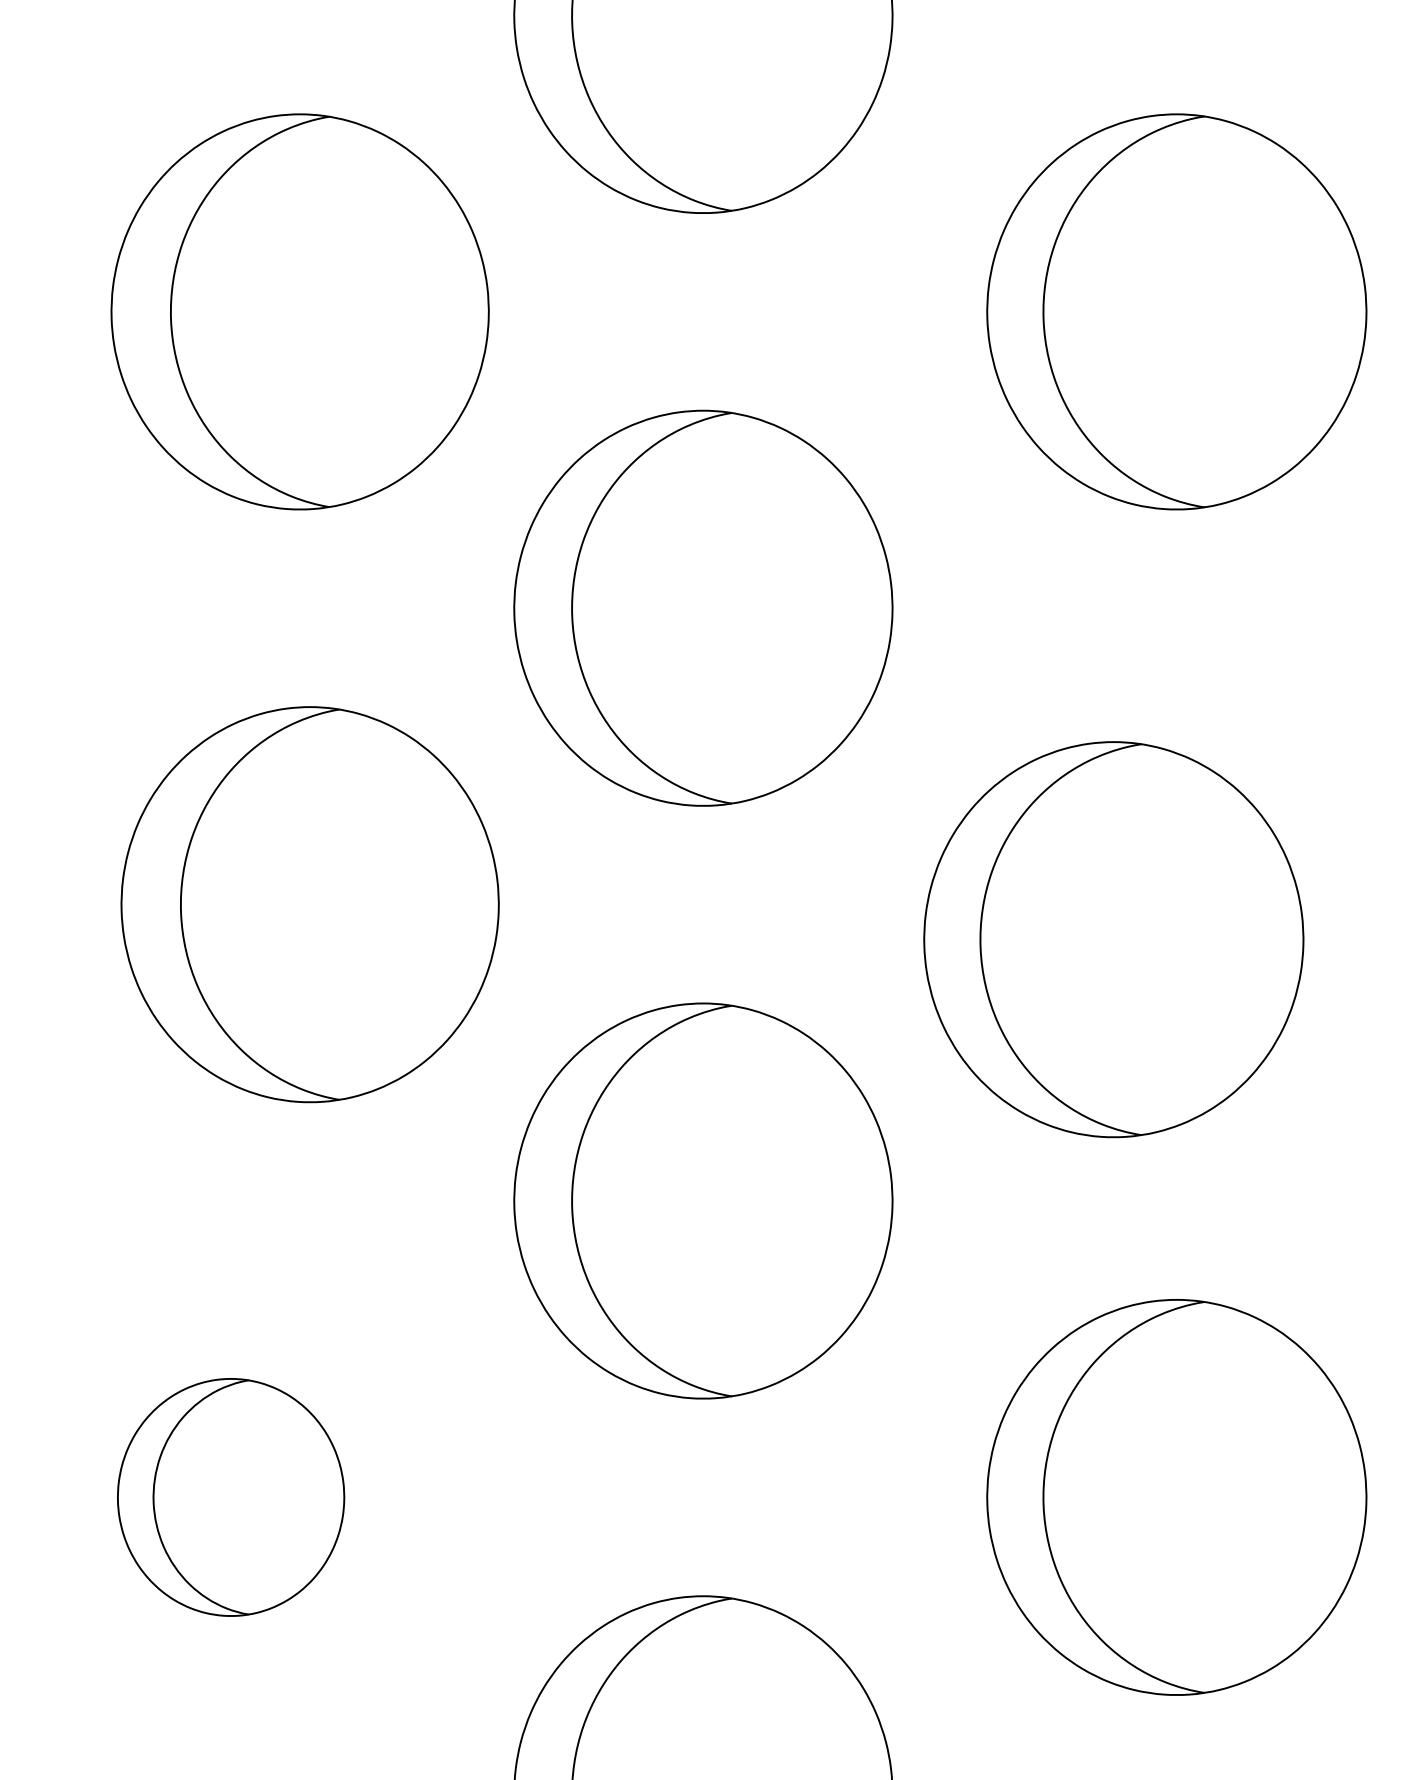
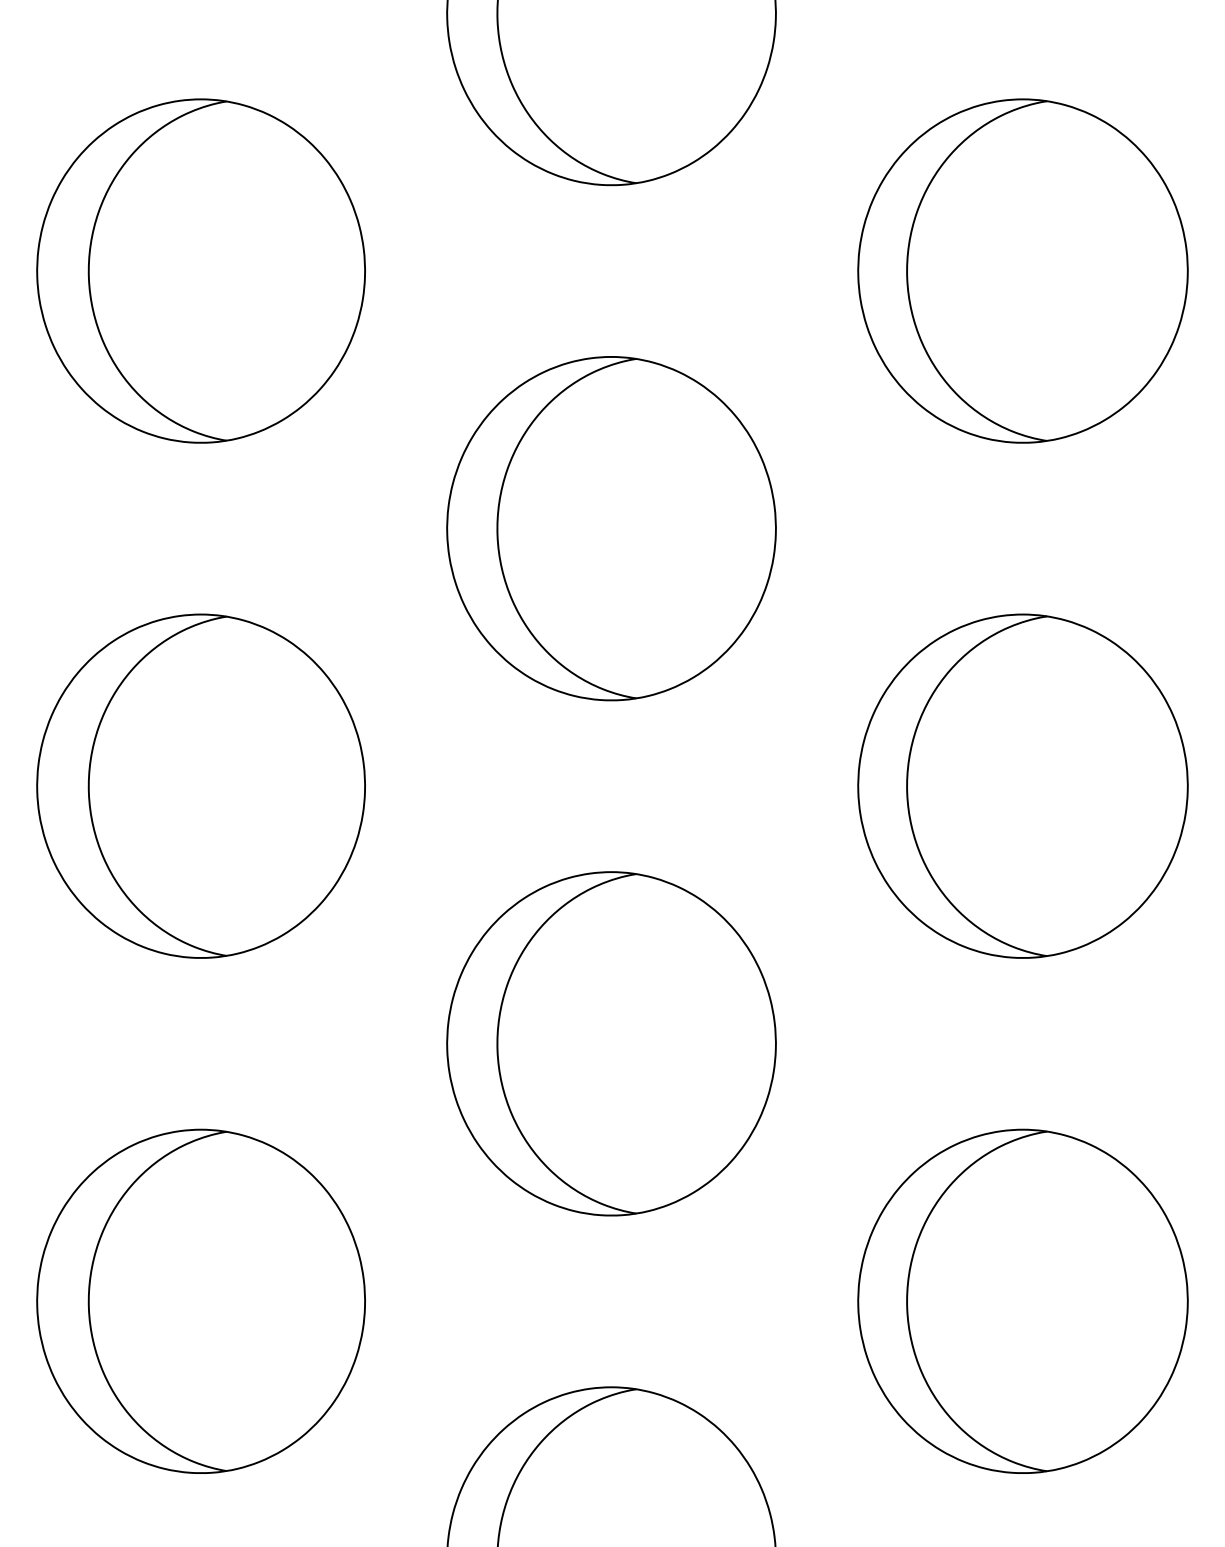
part: (299, 311) -> (200, 270), moved
part: (309, 904) -> (200, 786), moved
part: (1113, 939) -> (1022, 786), moved
part: (230, 1497) -> (200, 1301), size x1.67

